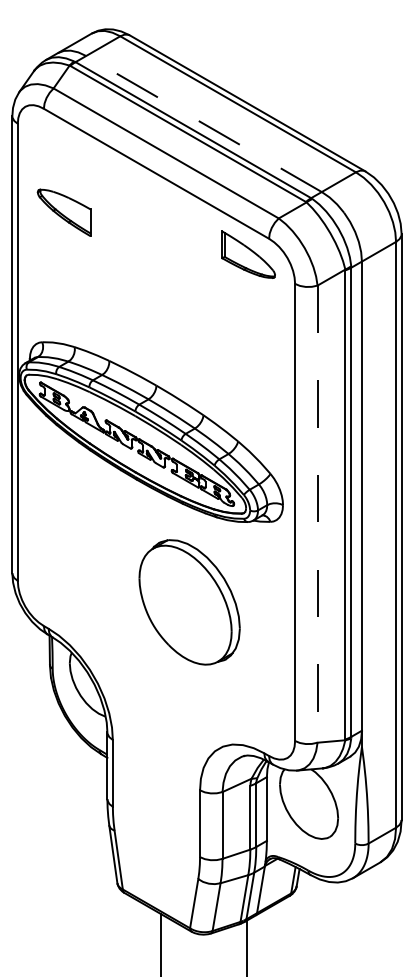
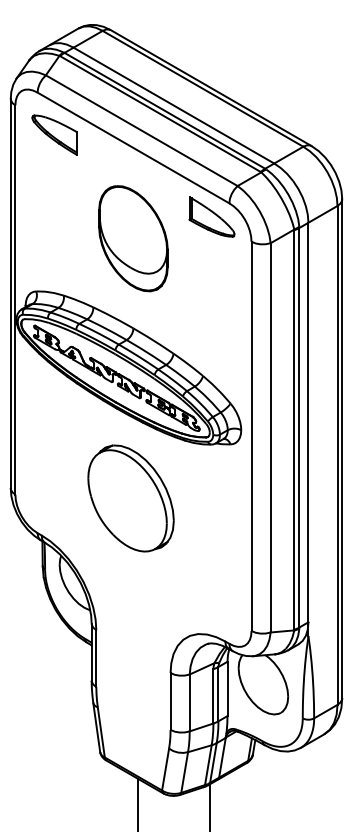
line: (203, 123) -> (173, 105), dashed -> solid
part: (63, 212) -> (54, 134), moved
part: (156, 279) -> (133, 238), added
line: (317, 514) -> (270, 438), dashed -> solid
part: (189, 602) -> (130, 498), moved

